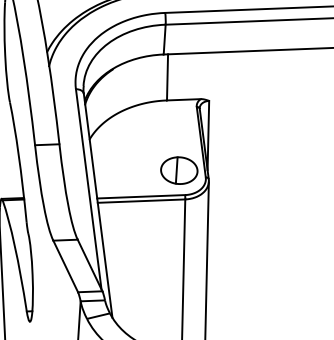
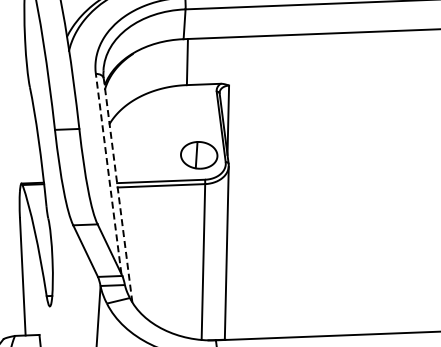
line: (88, 189) -> (108, 174), solid -> dashed
line: (98, 205) -> (118, 190), solid -> dashed

